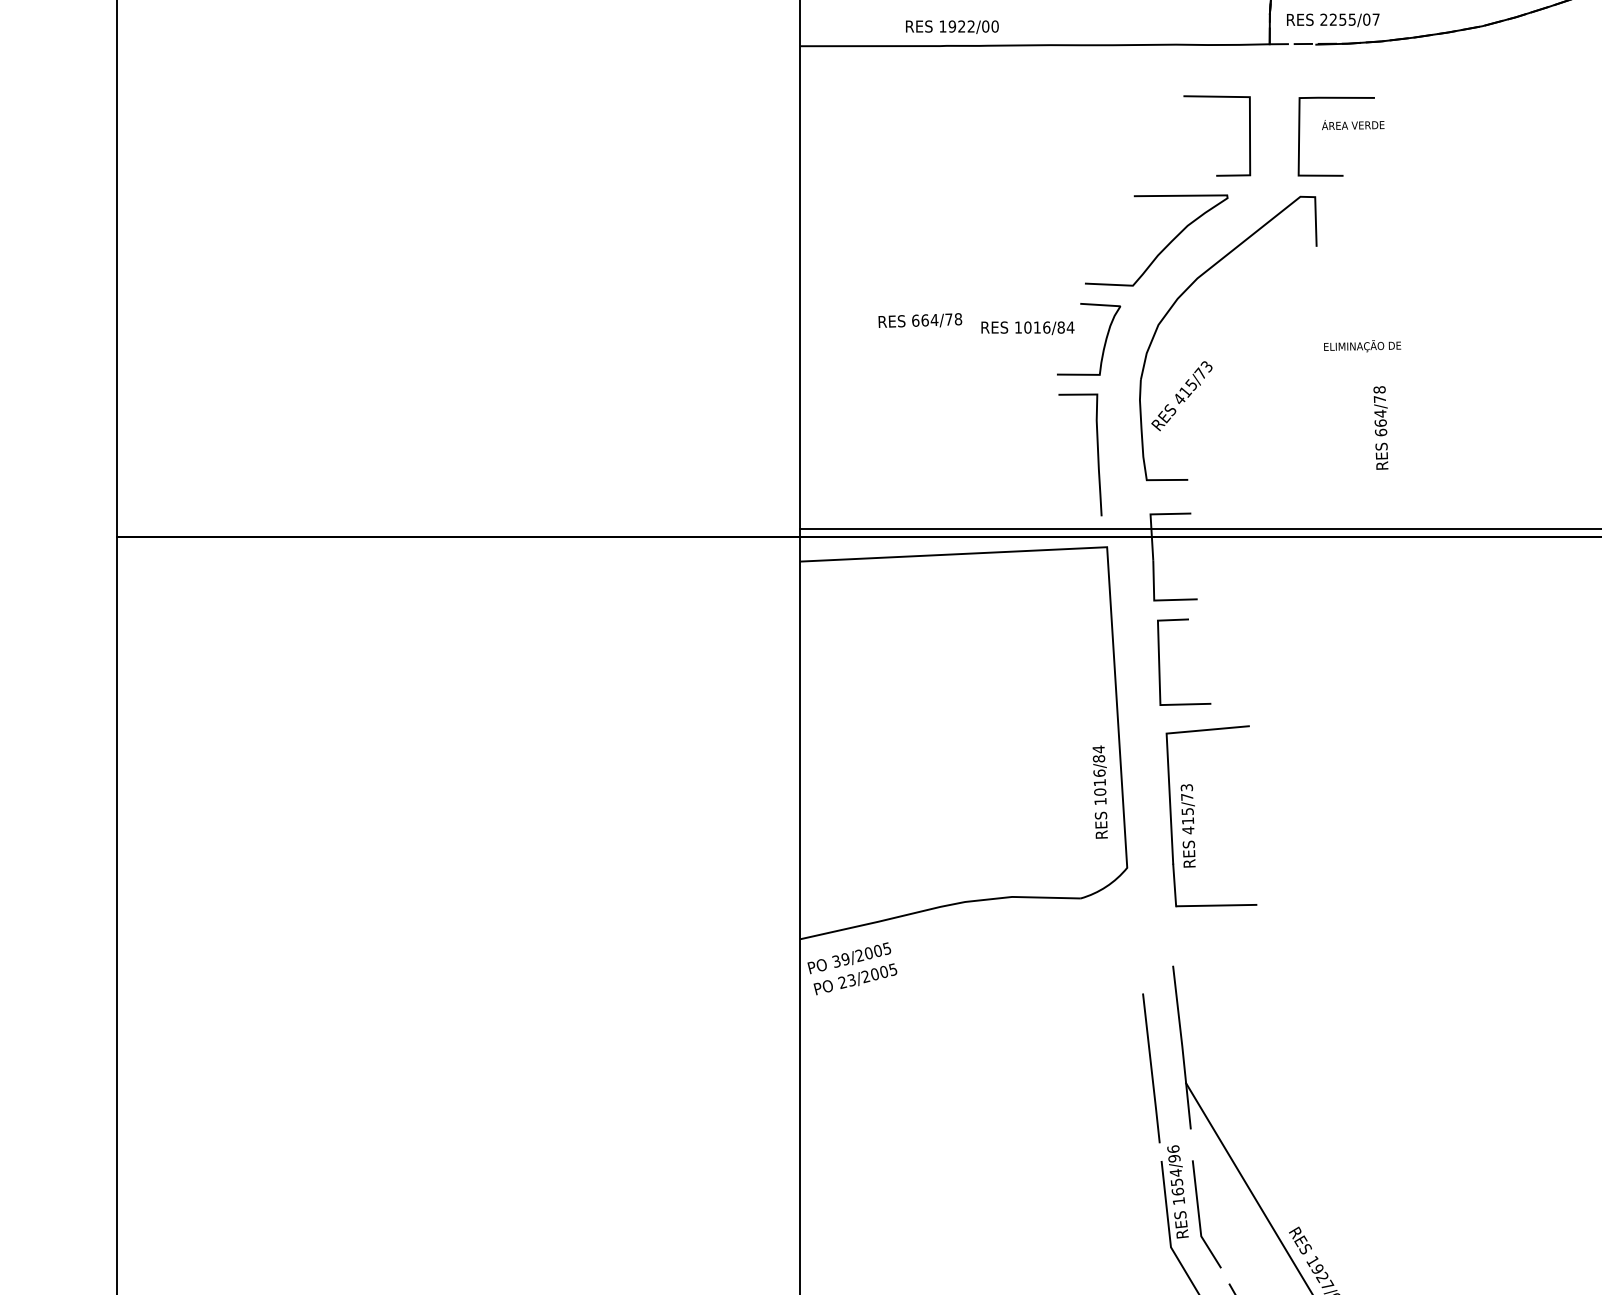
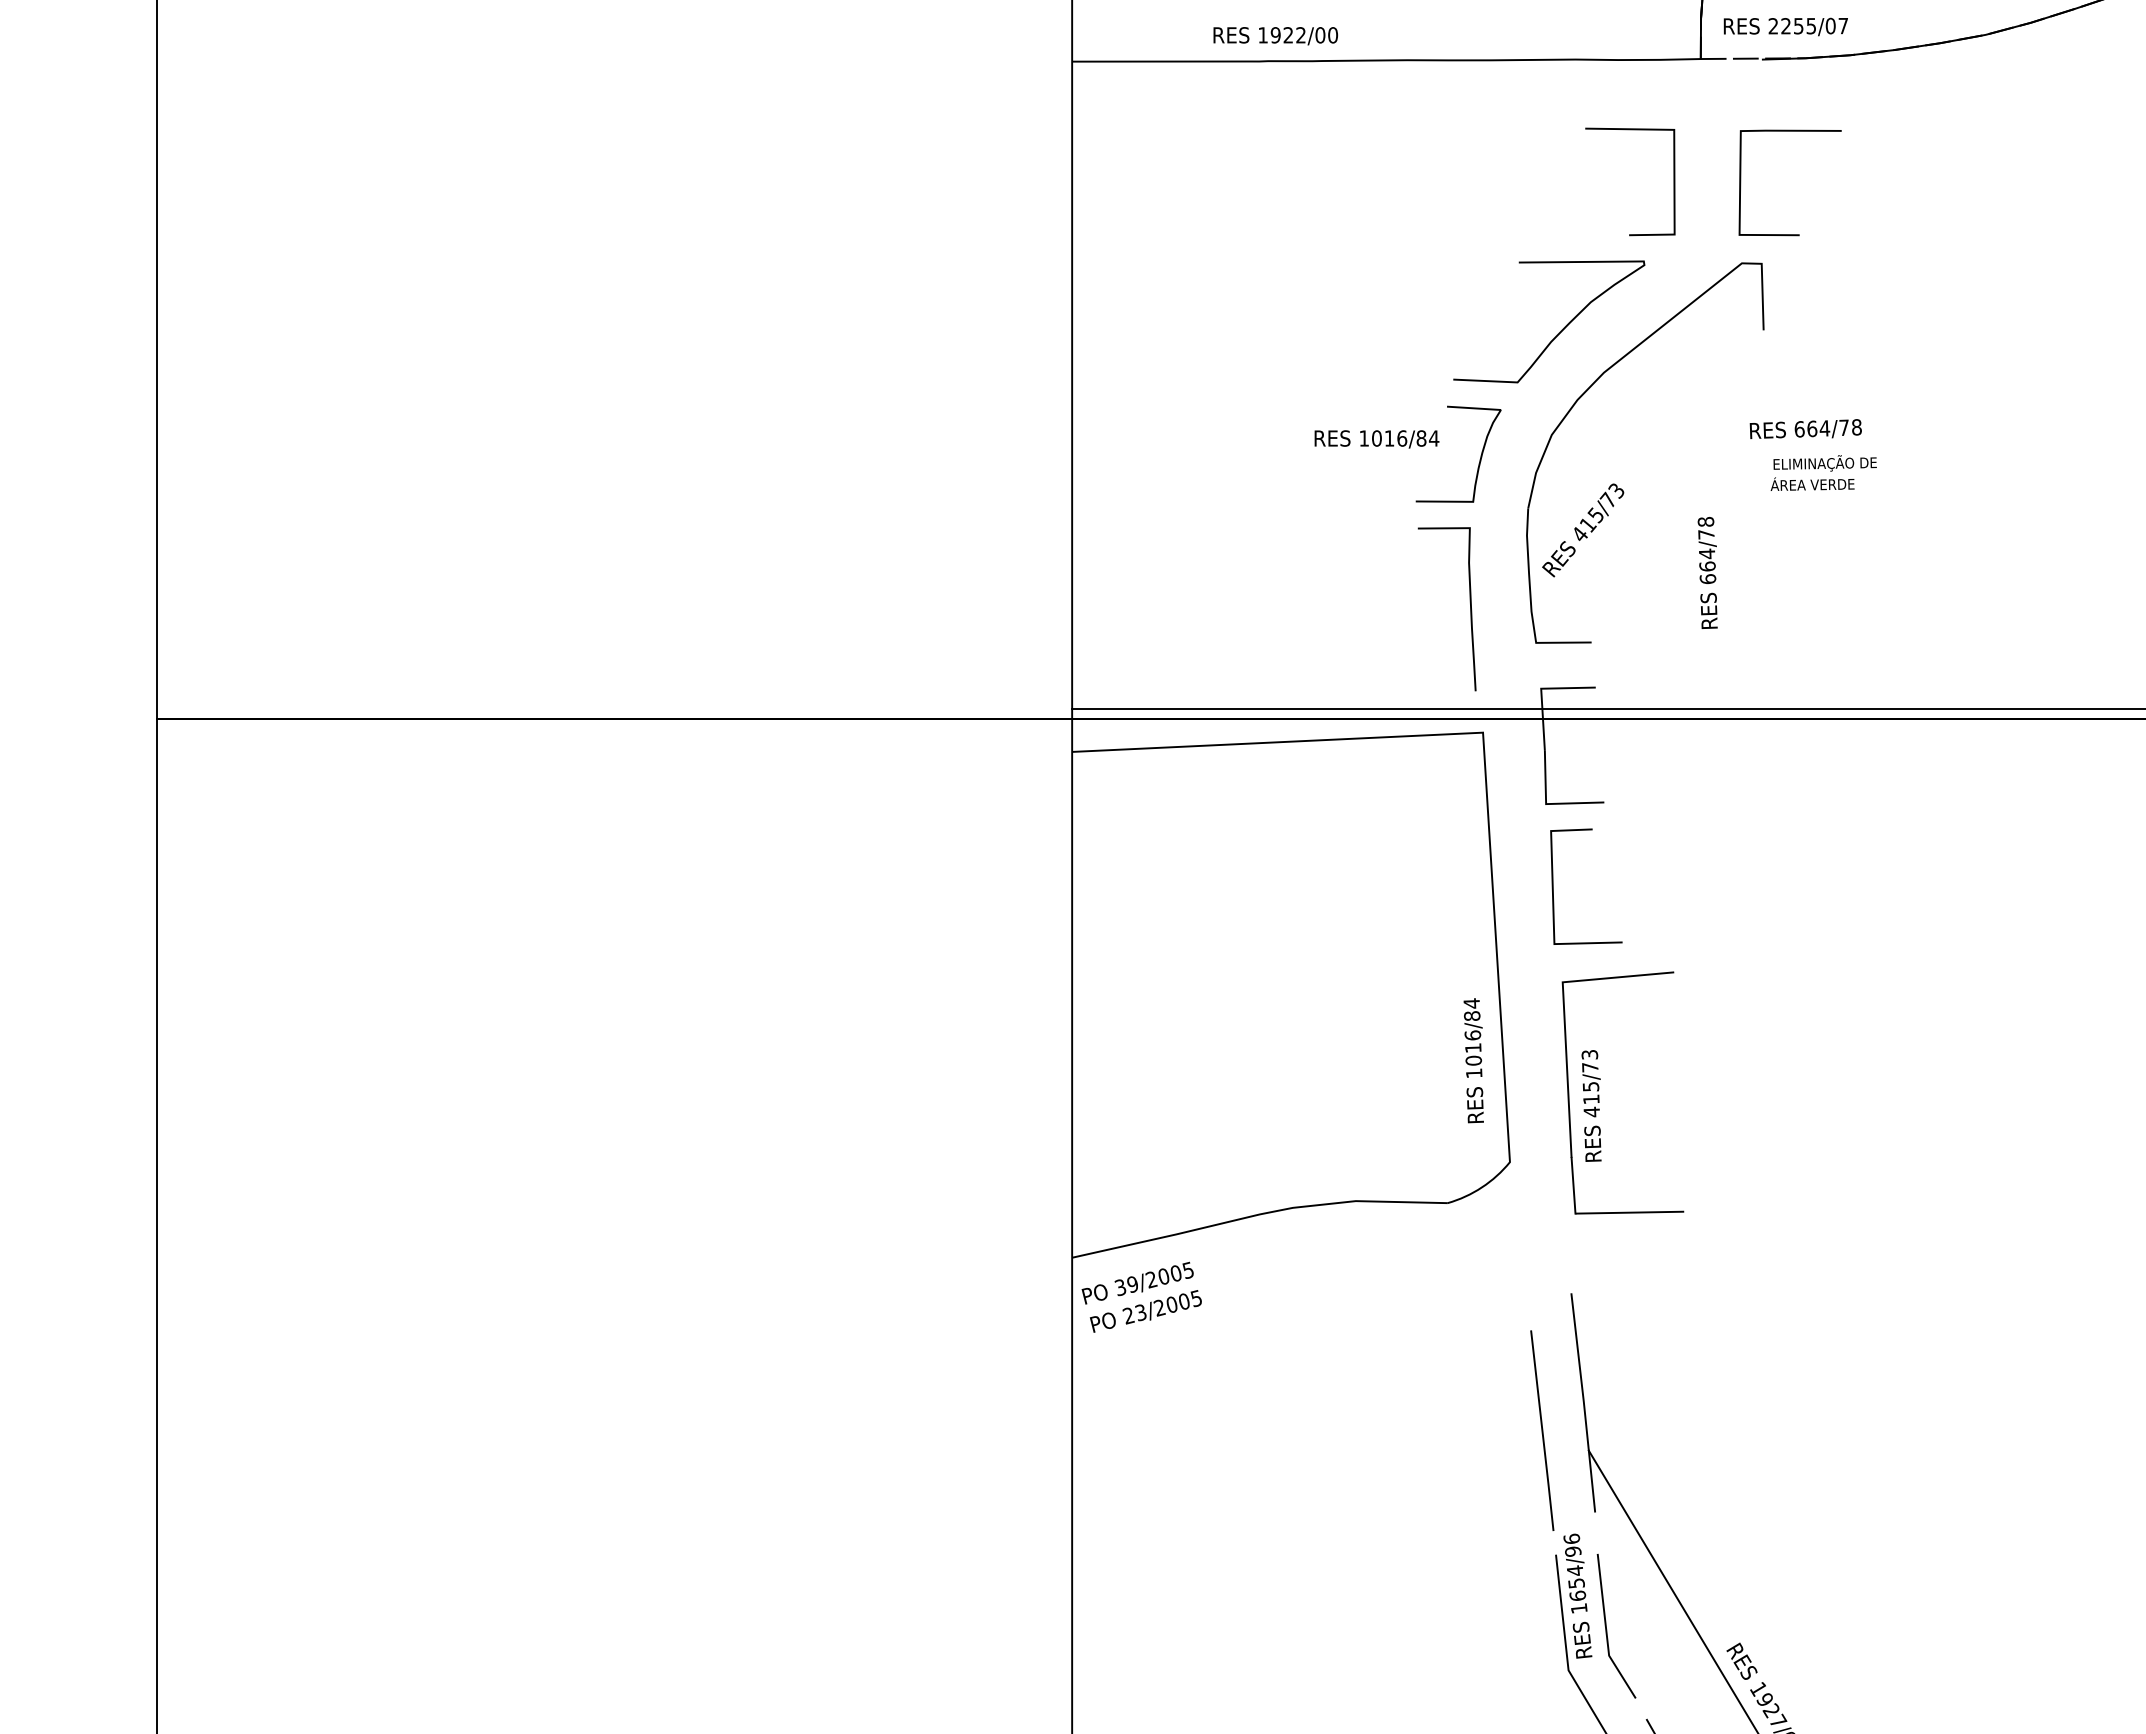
text: (1353, 124) -> (1812, 483), moved
text: (920, 320) -> (1805, 428), moved
text: (1380, 427) -> (1707, 572), moved

